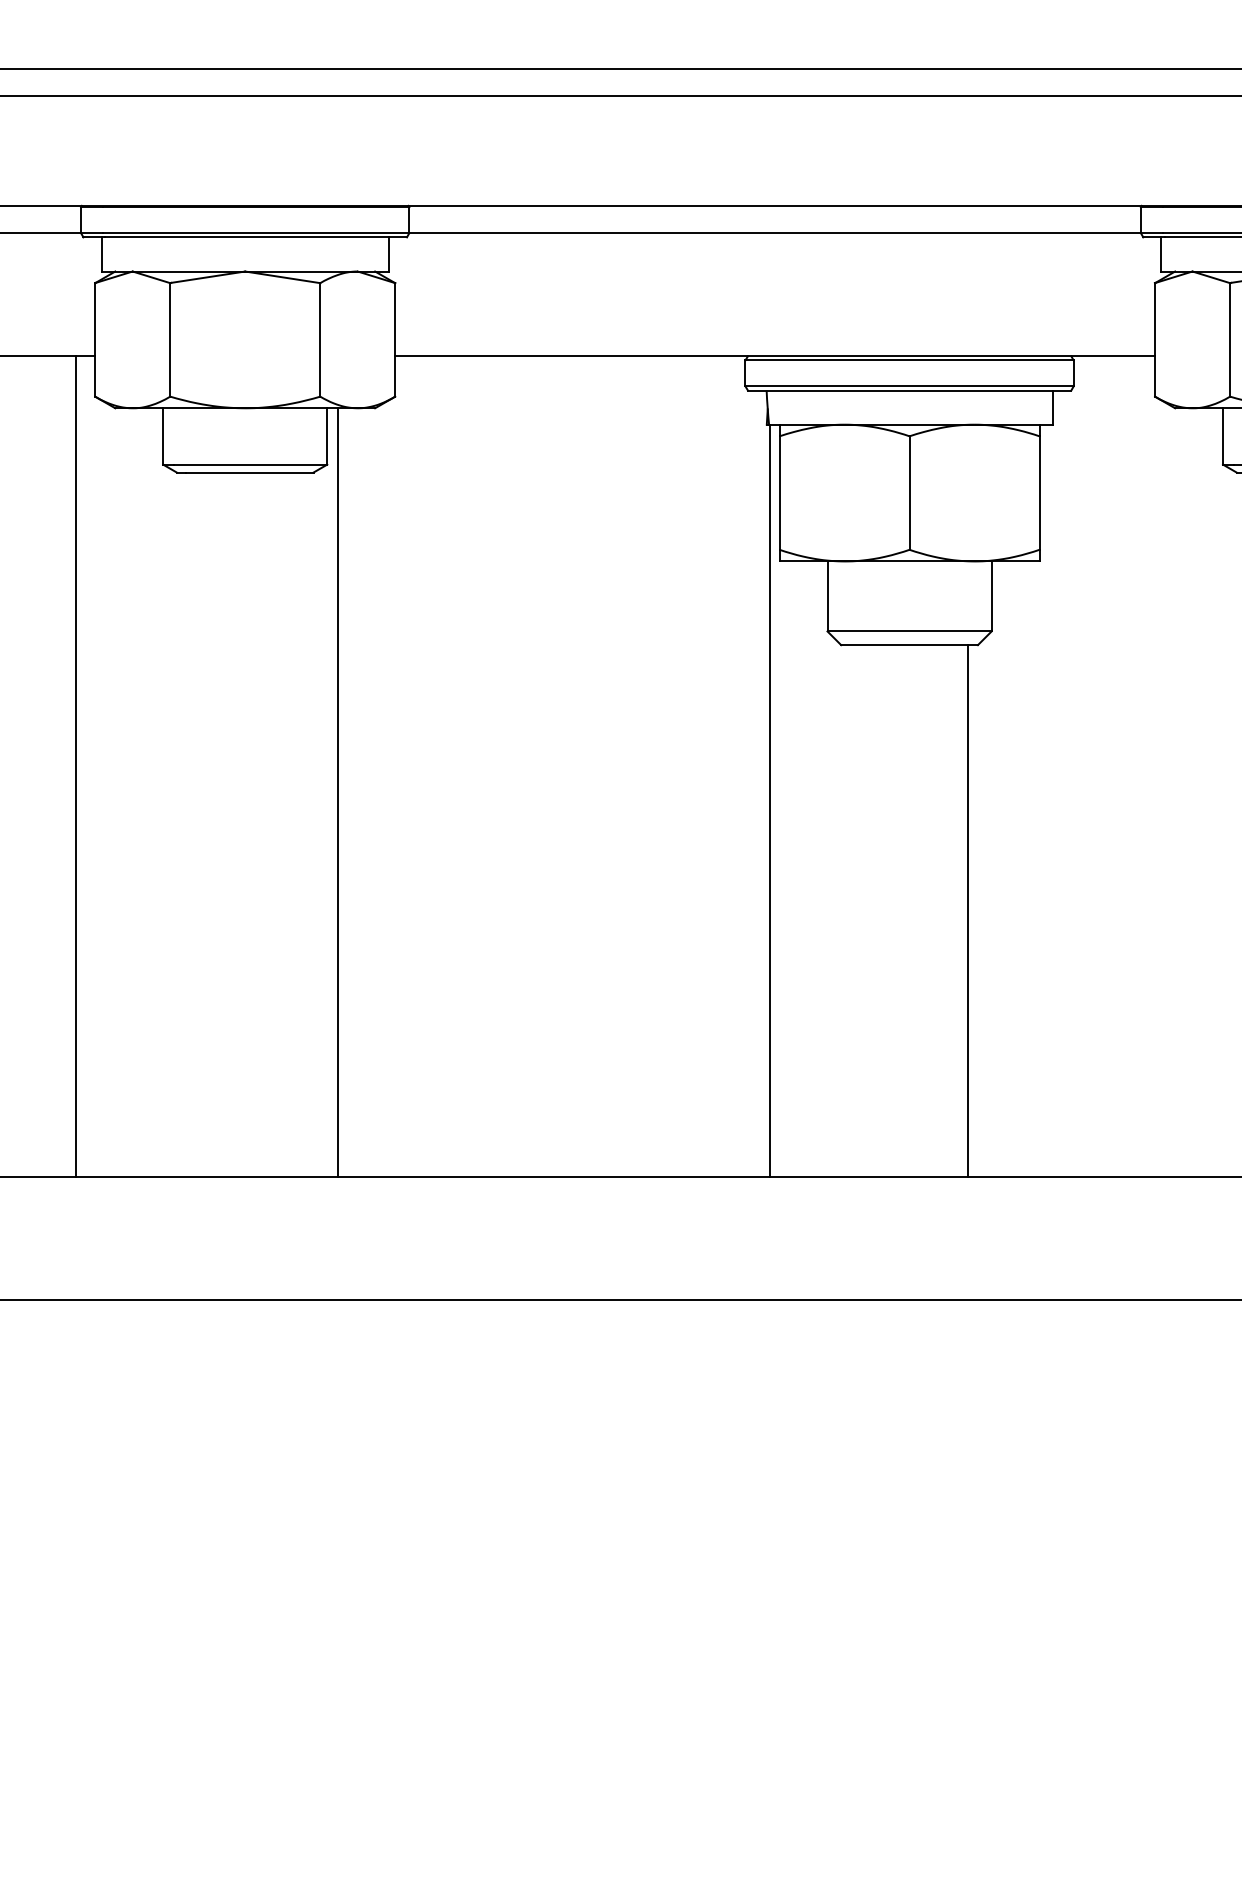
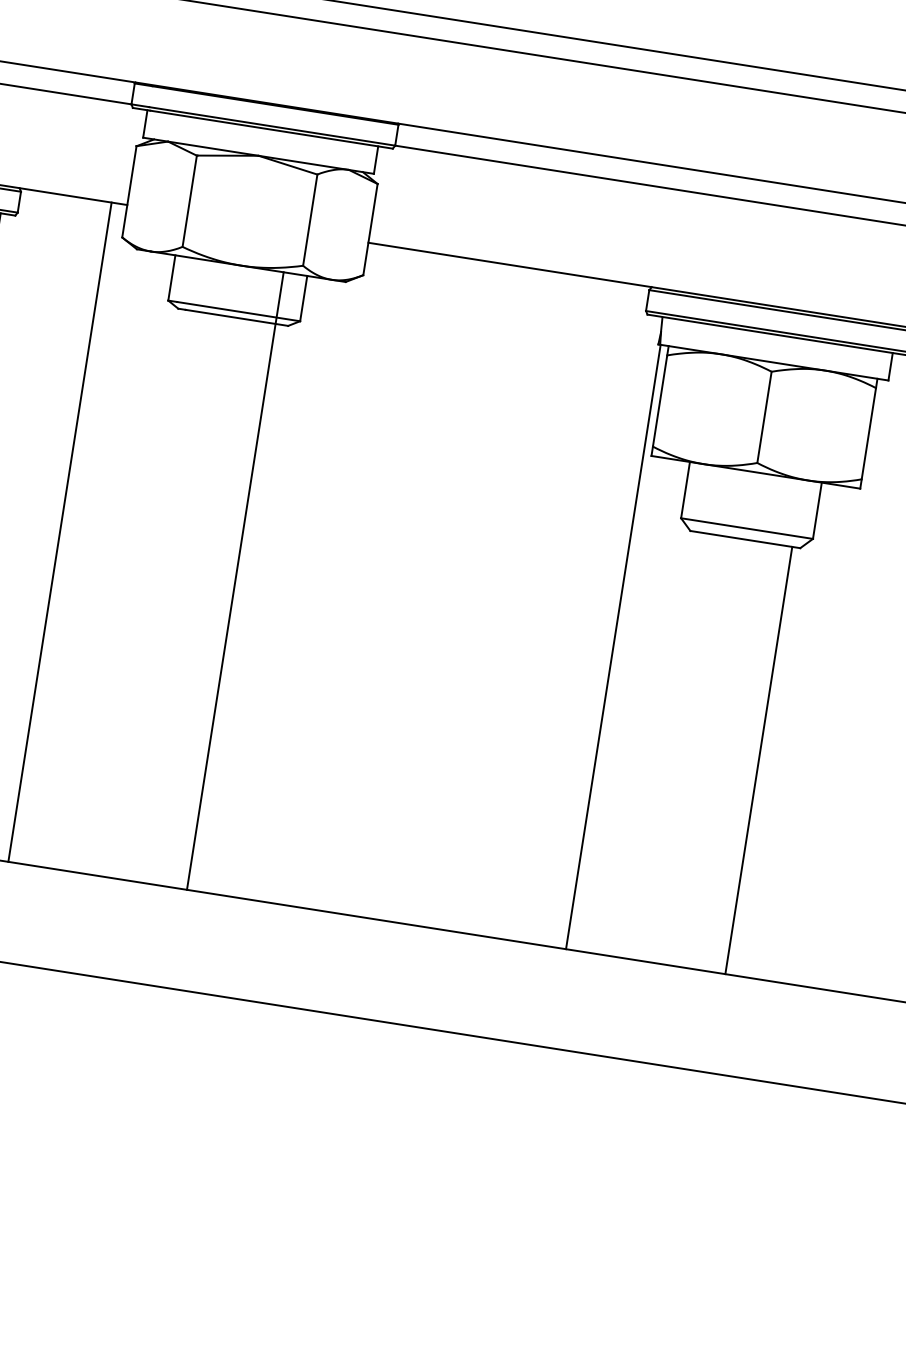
line: (337, 792) -> (235, 580), moved

